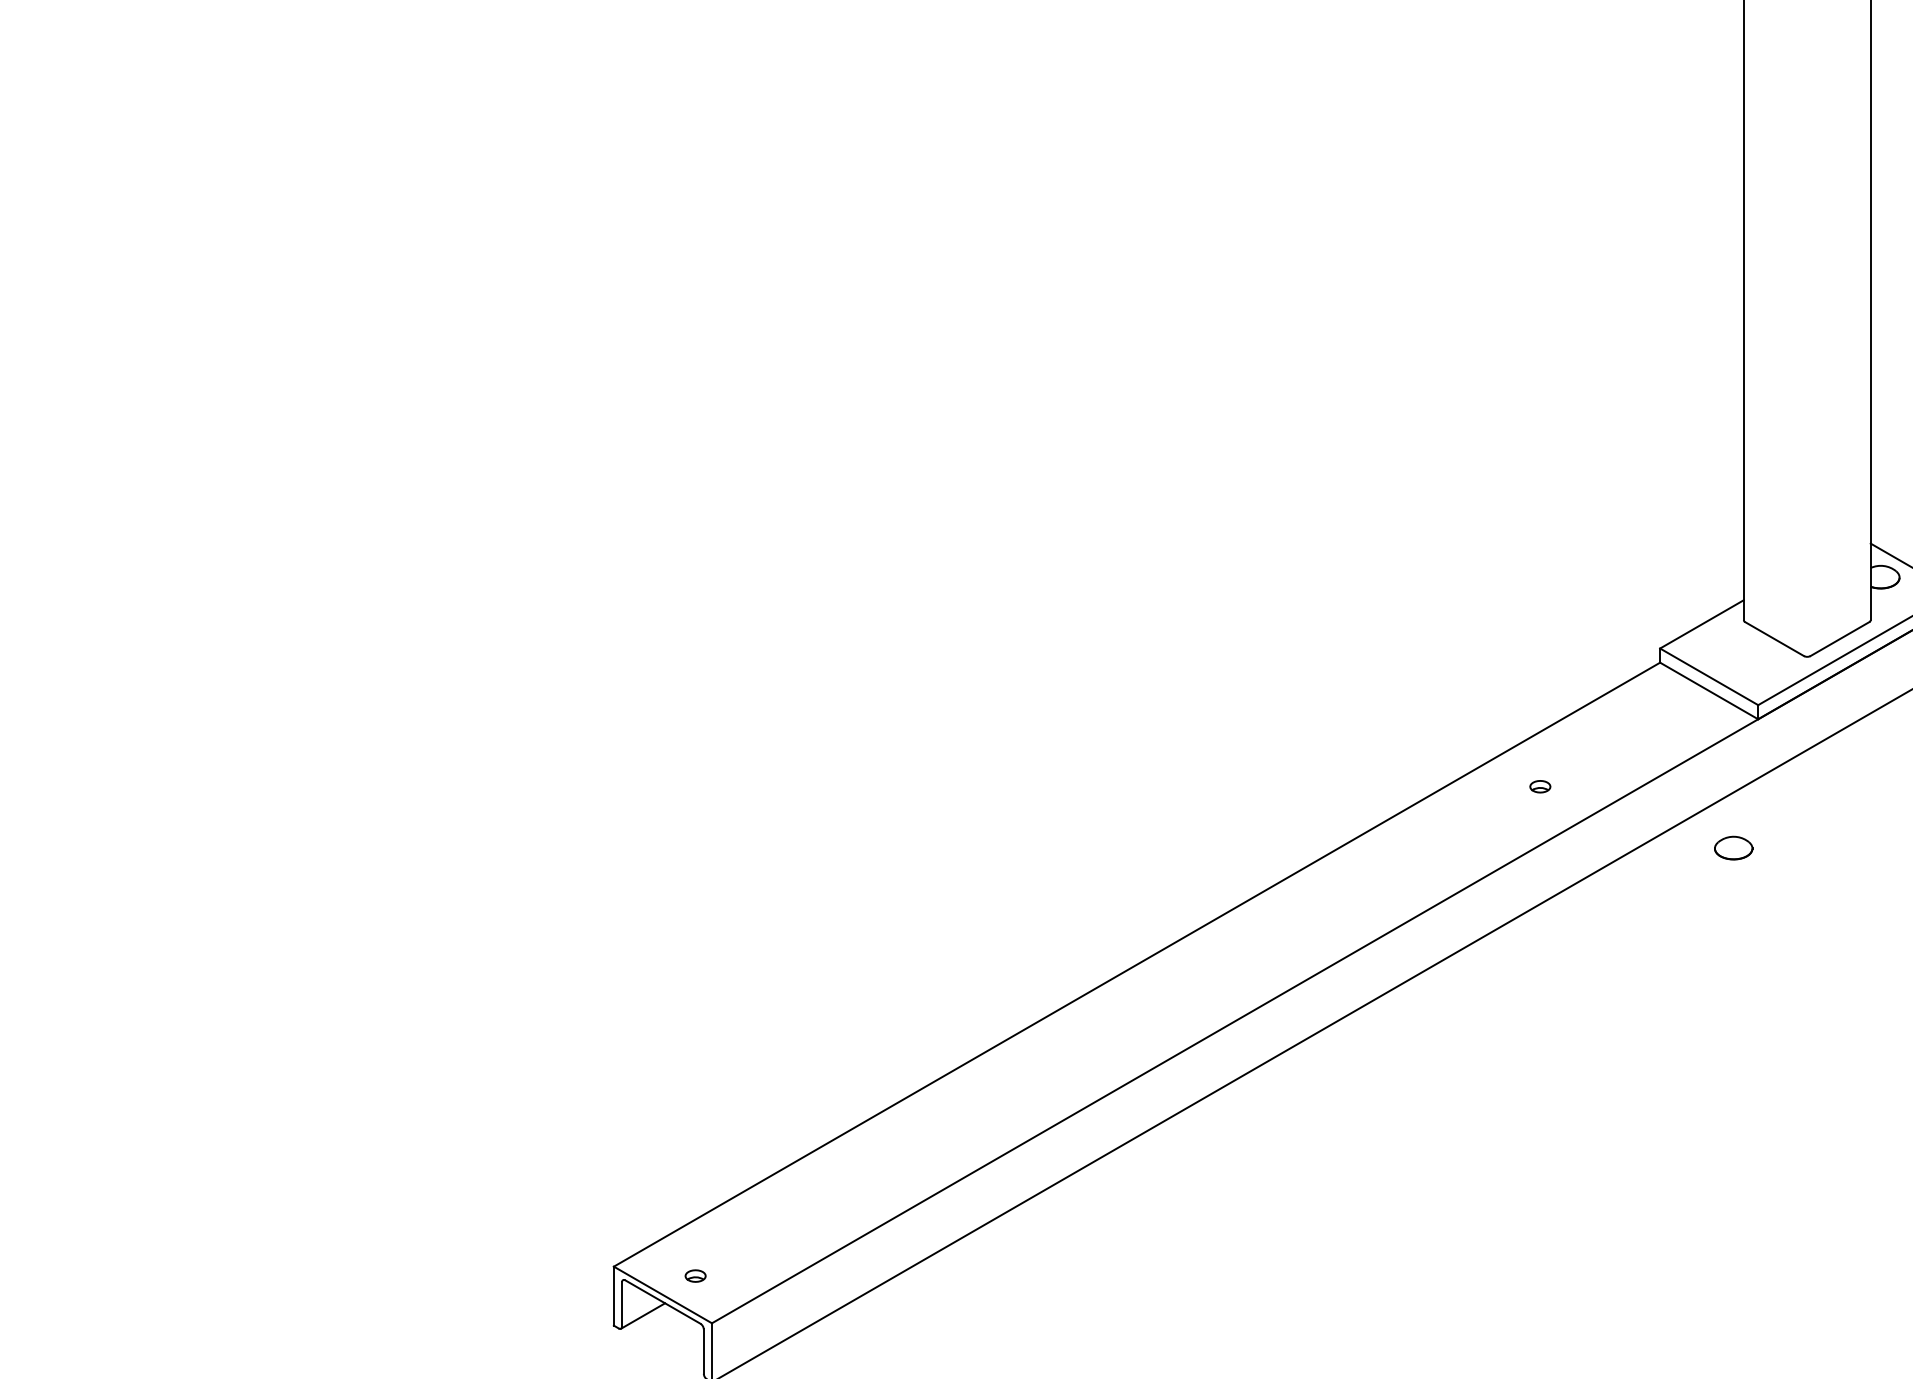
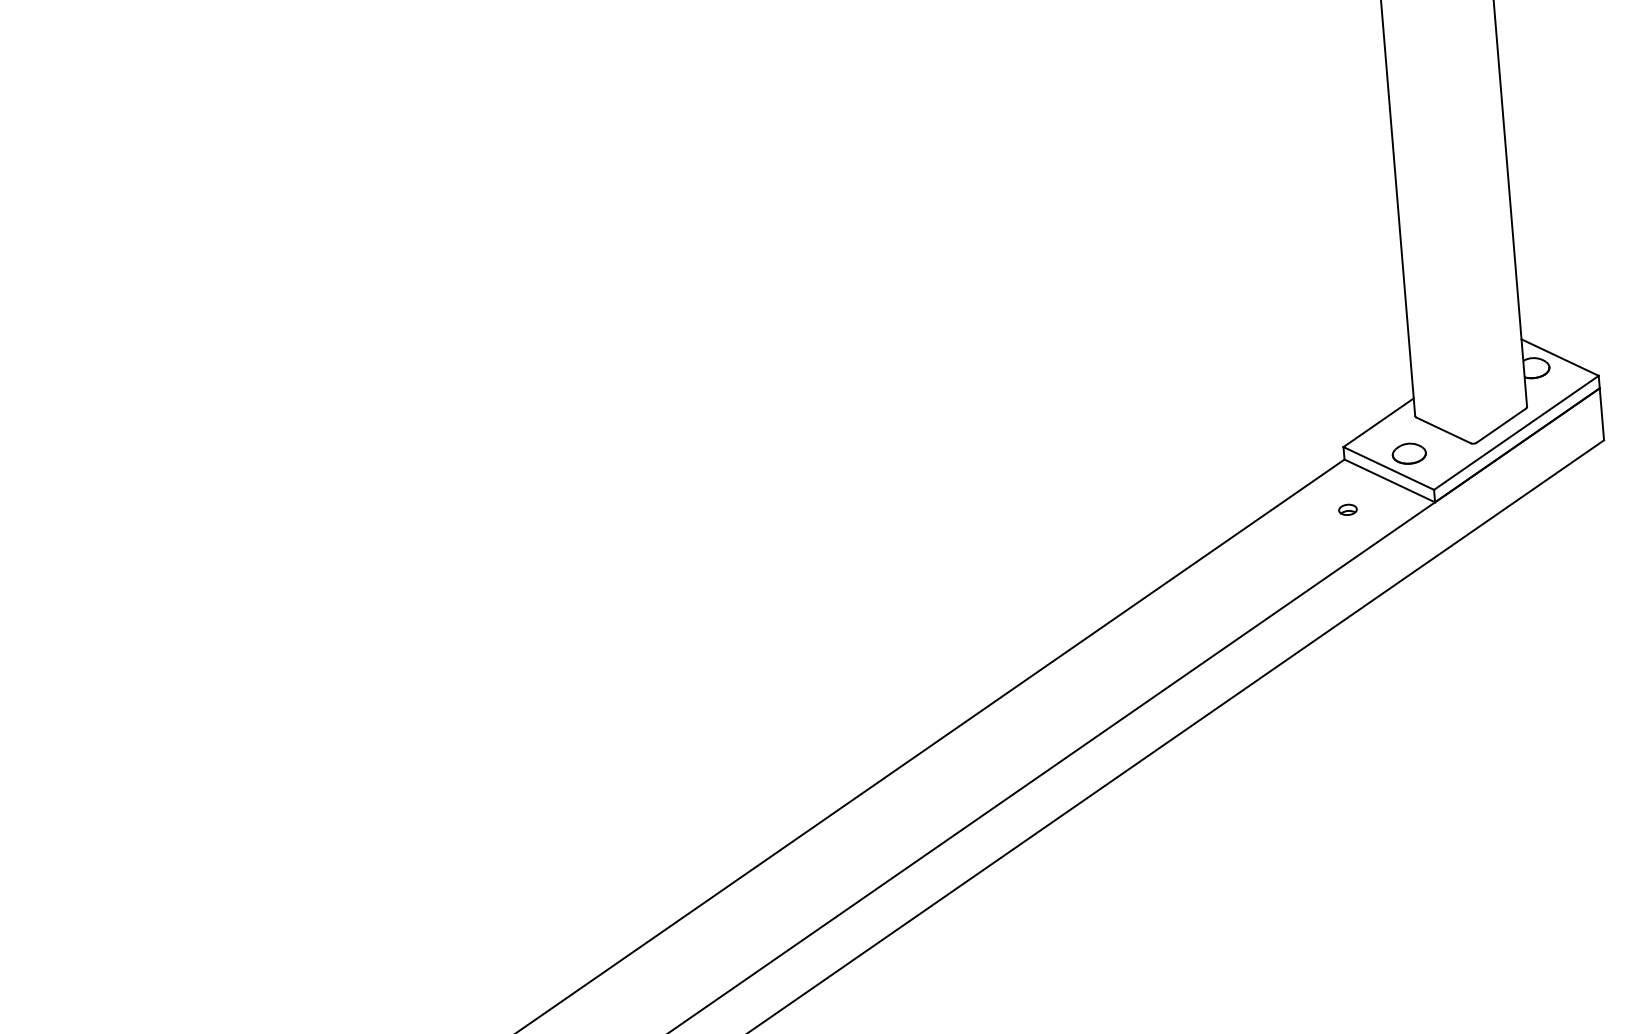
part: (1540, 786) -> (1348, 509), moved
part: (1733, 847) -> (1409, 453), moved

